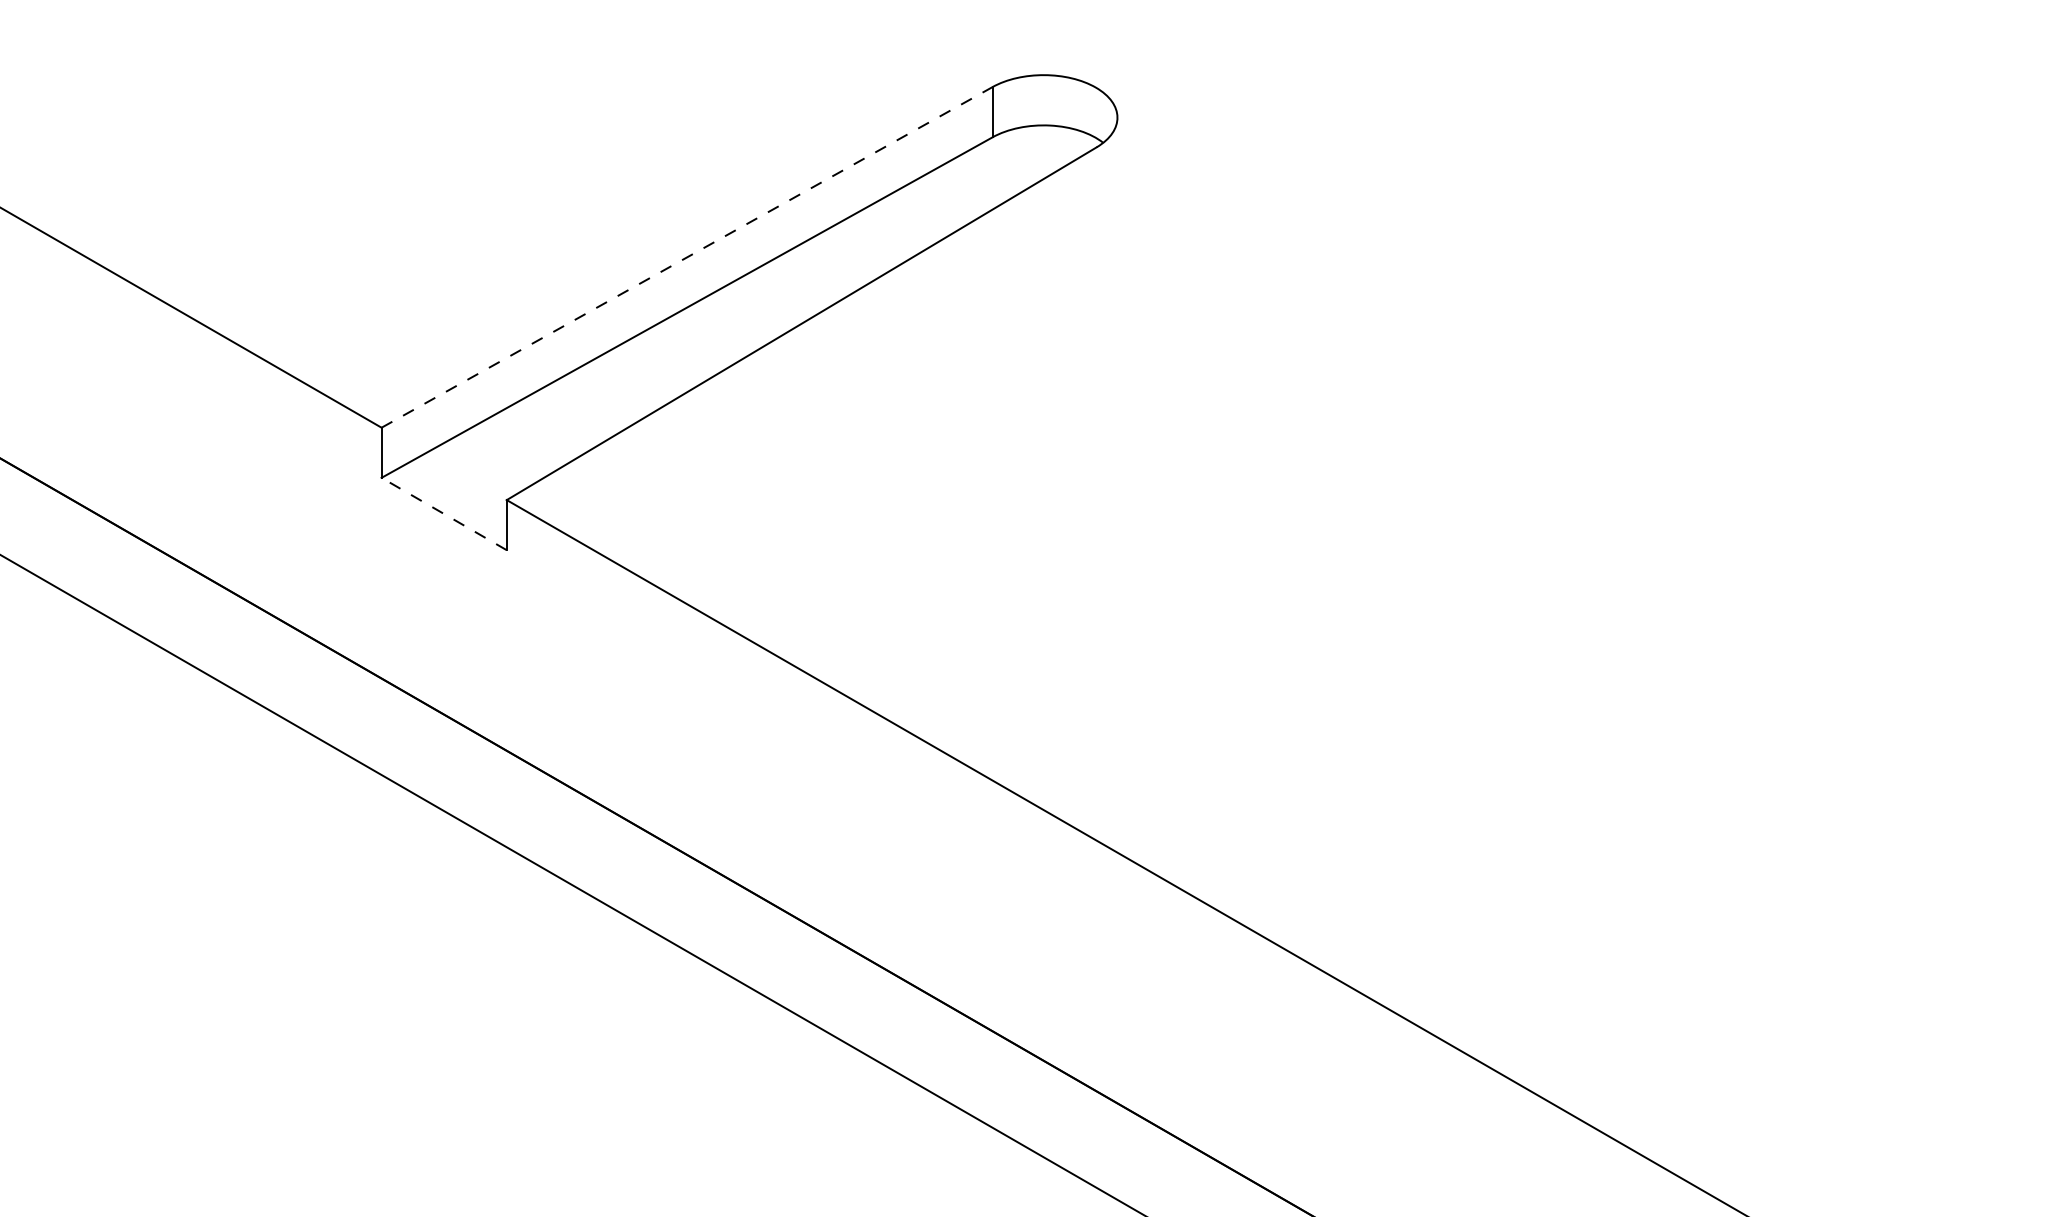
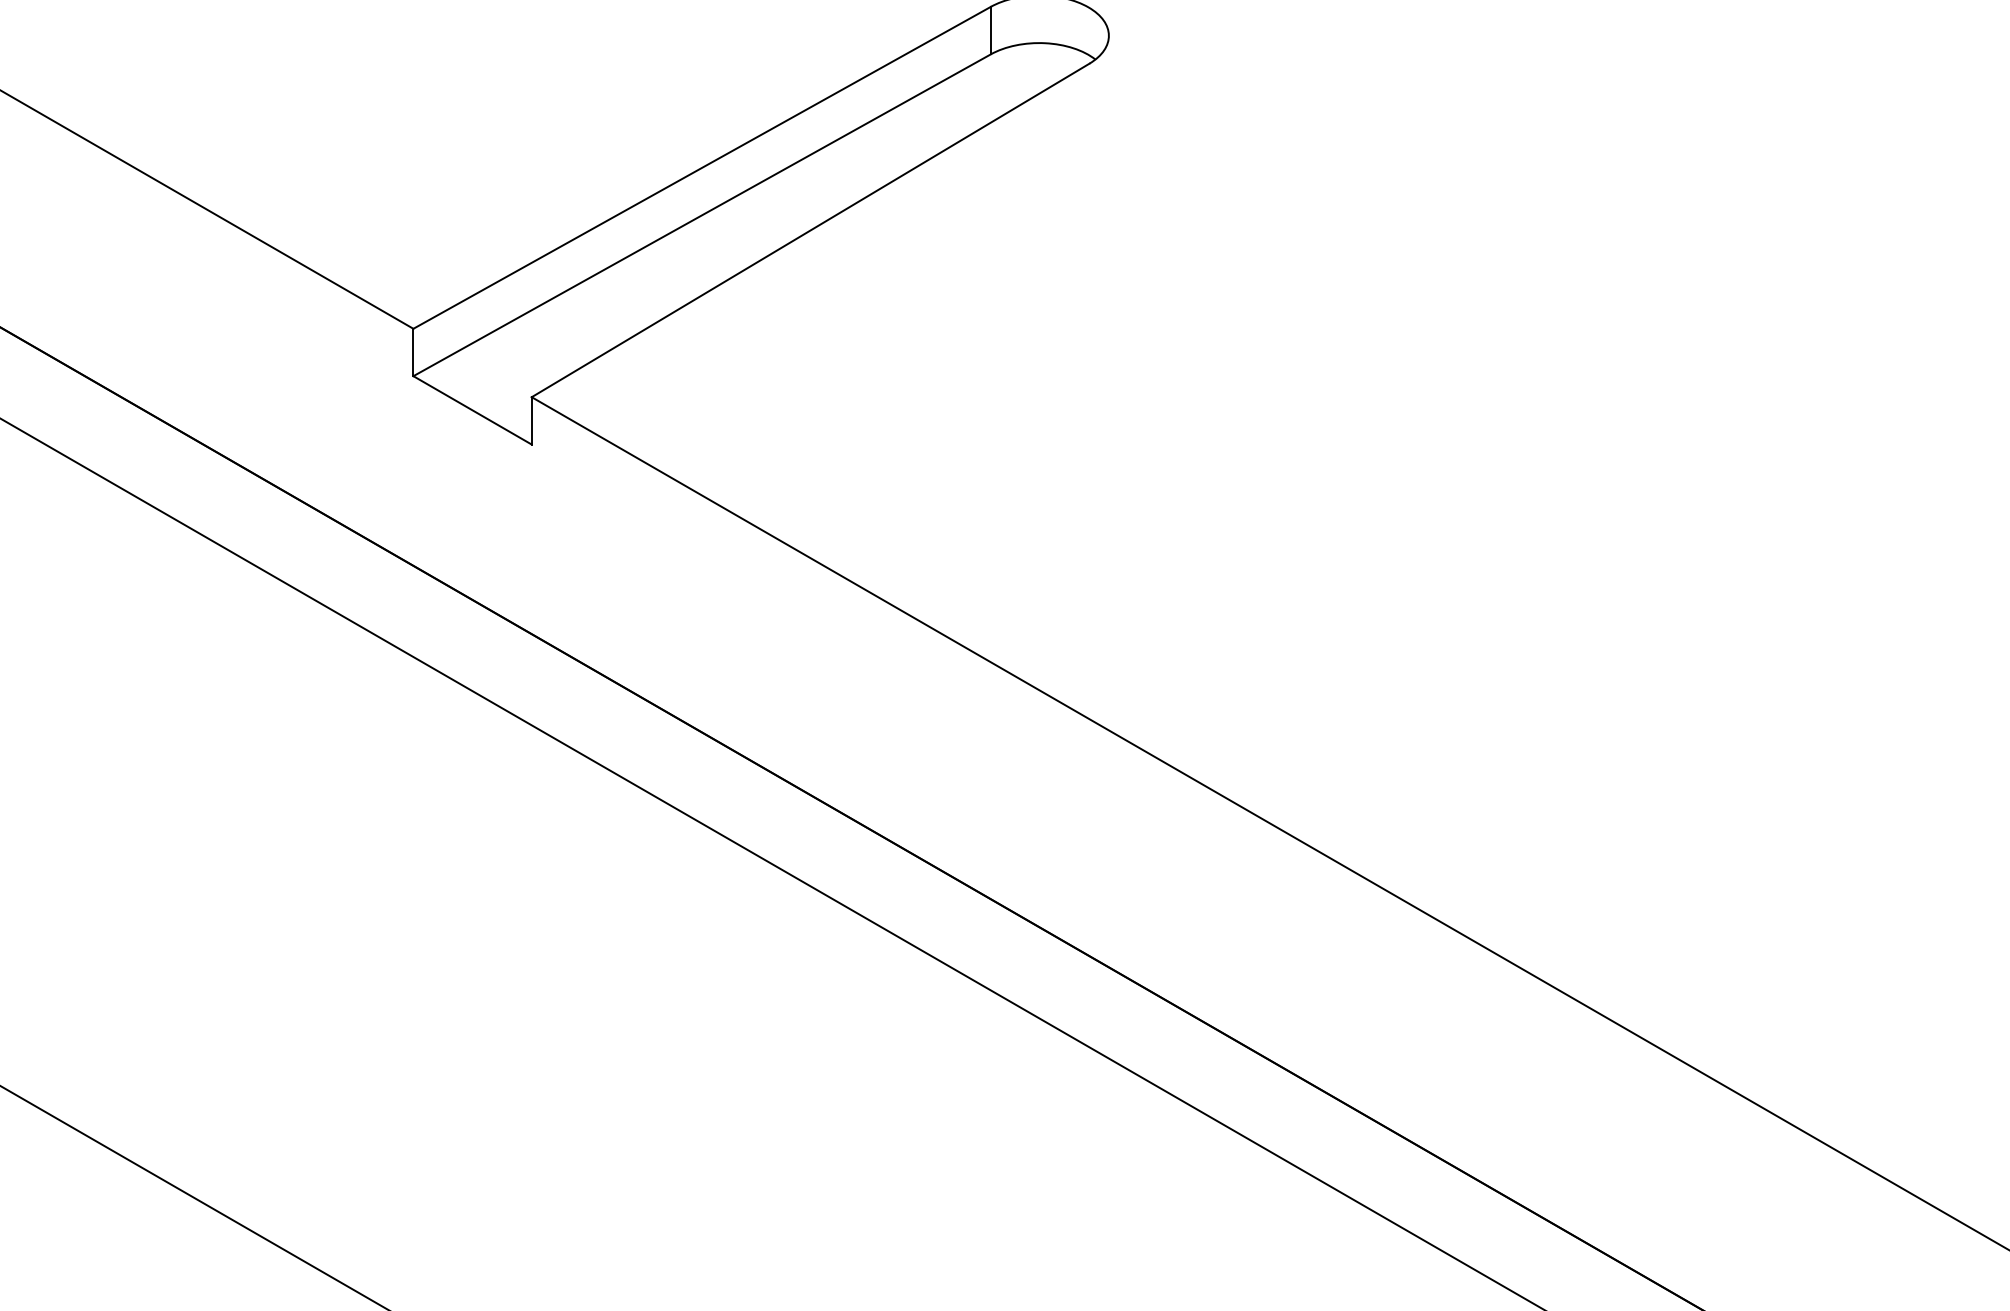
line: (687, 257) -> (702, 167), dashed -> solid
line: (444, 514) -> (472, 410), dashed -> solid

